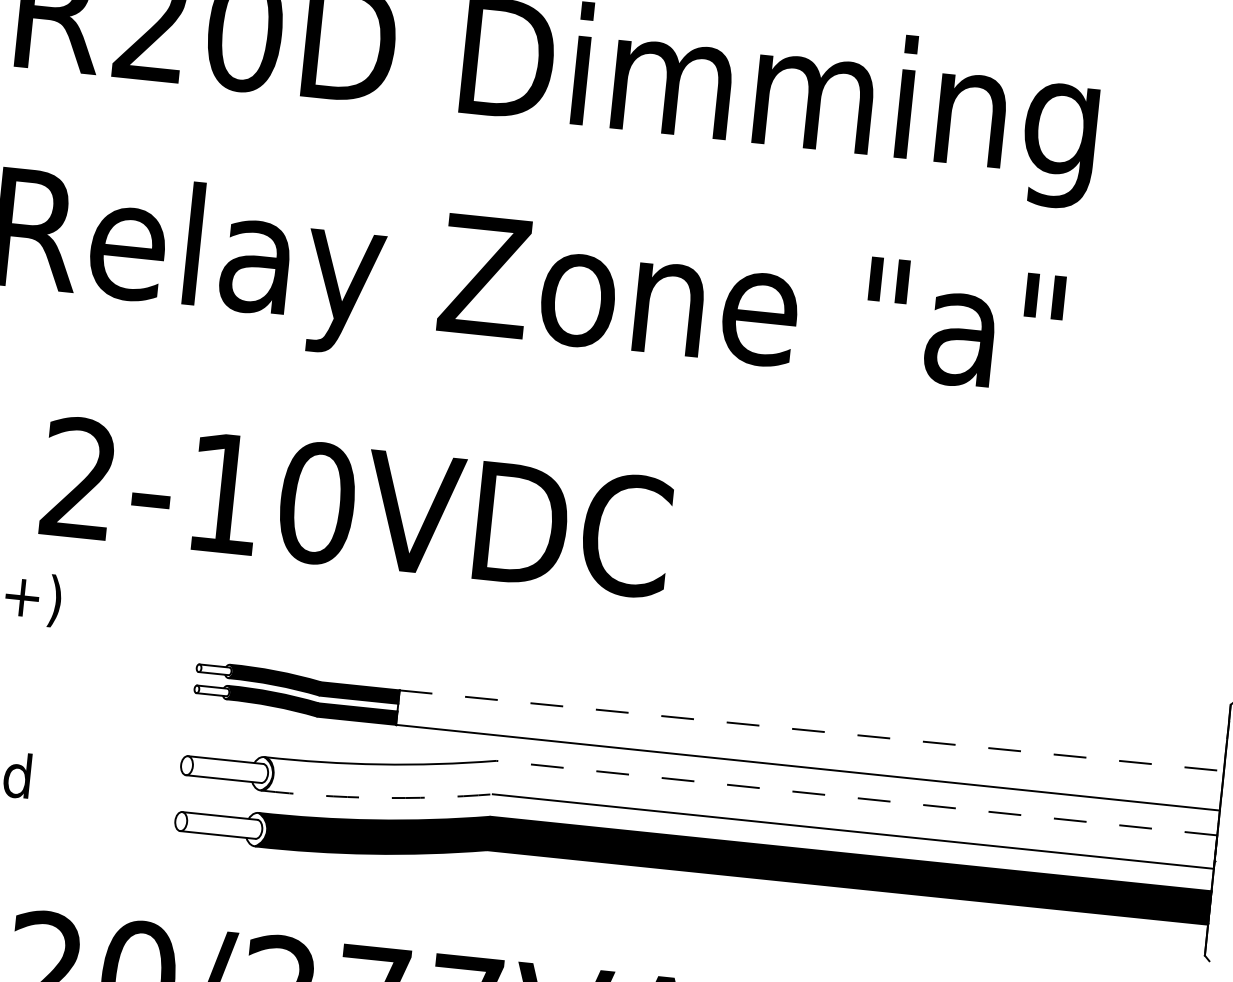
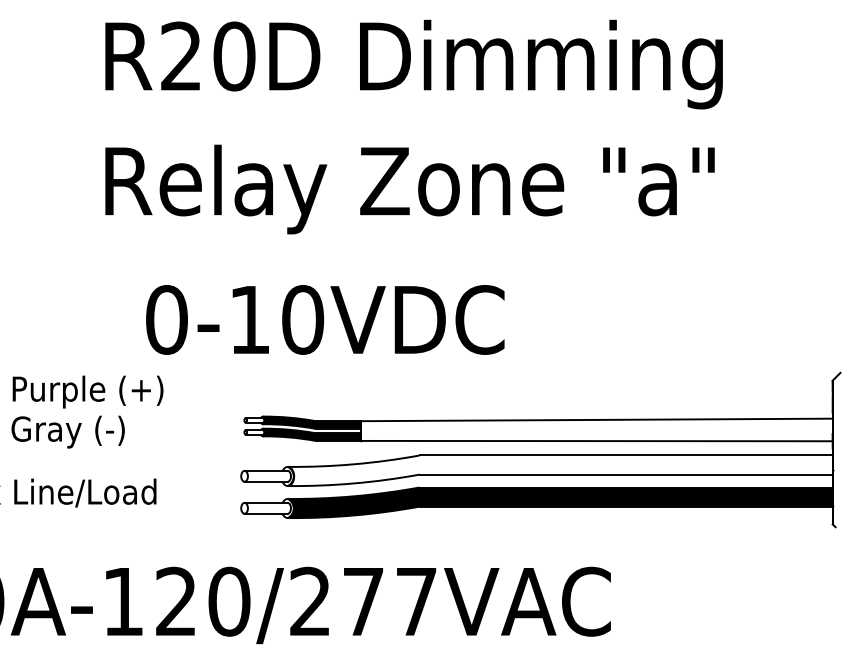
text: (78, 477) -> (166, 319), 2-10VDC -> 0-10VDC
line: (811, 729) -> (596, 419), dashed -> solid
arc: (375, 797) -> (353, 483), dashed -> solid
line: (857, 798) -> (626, 455), dashed -> solid

